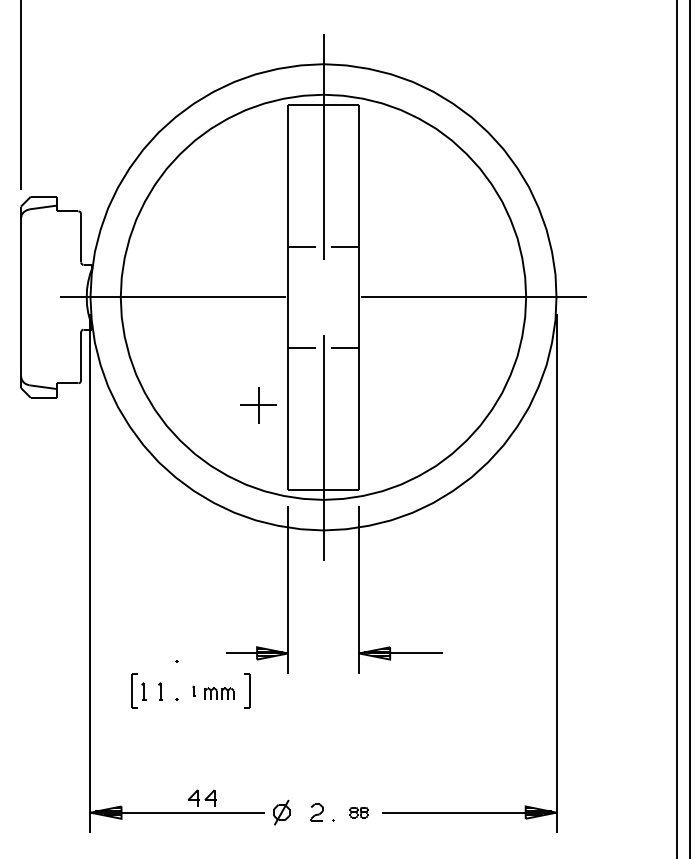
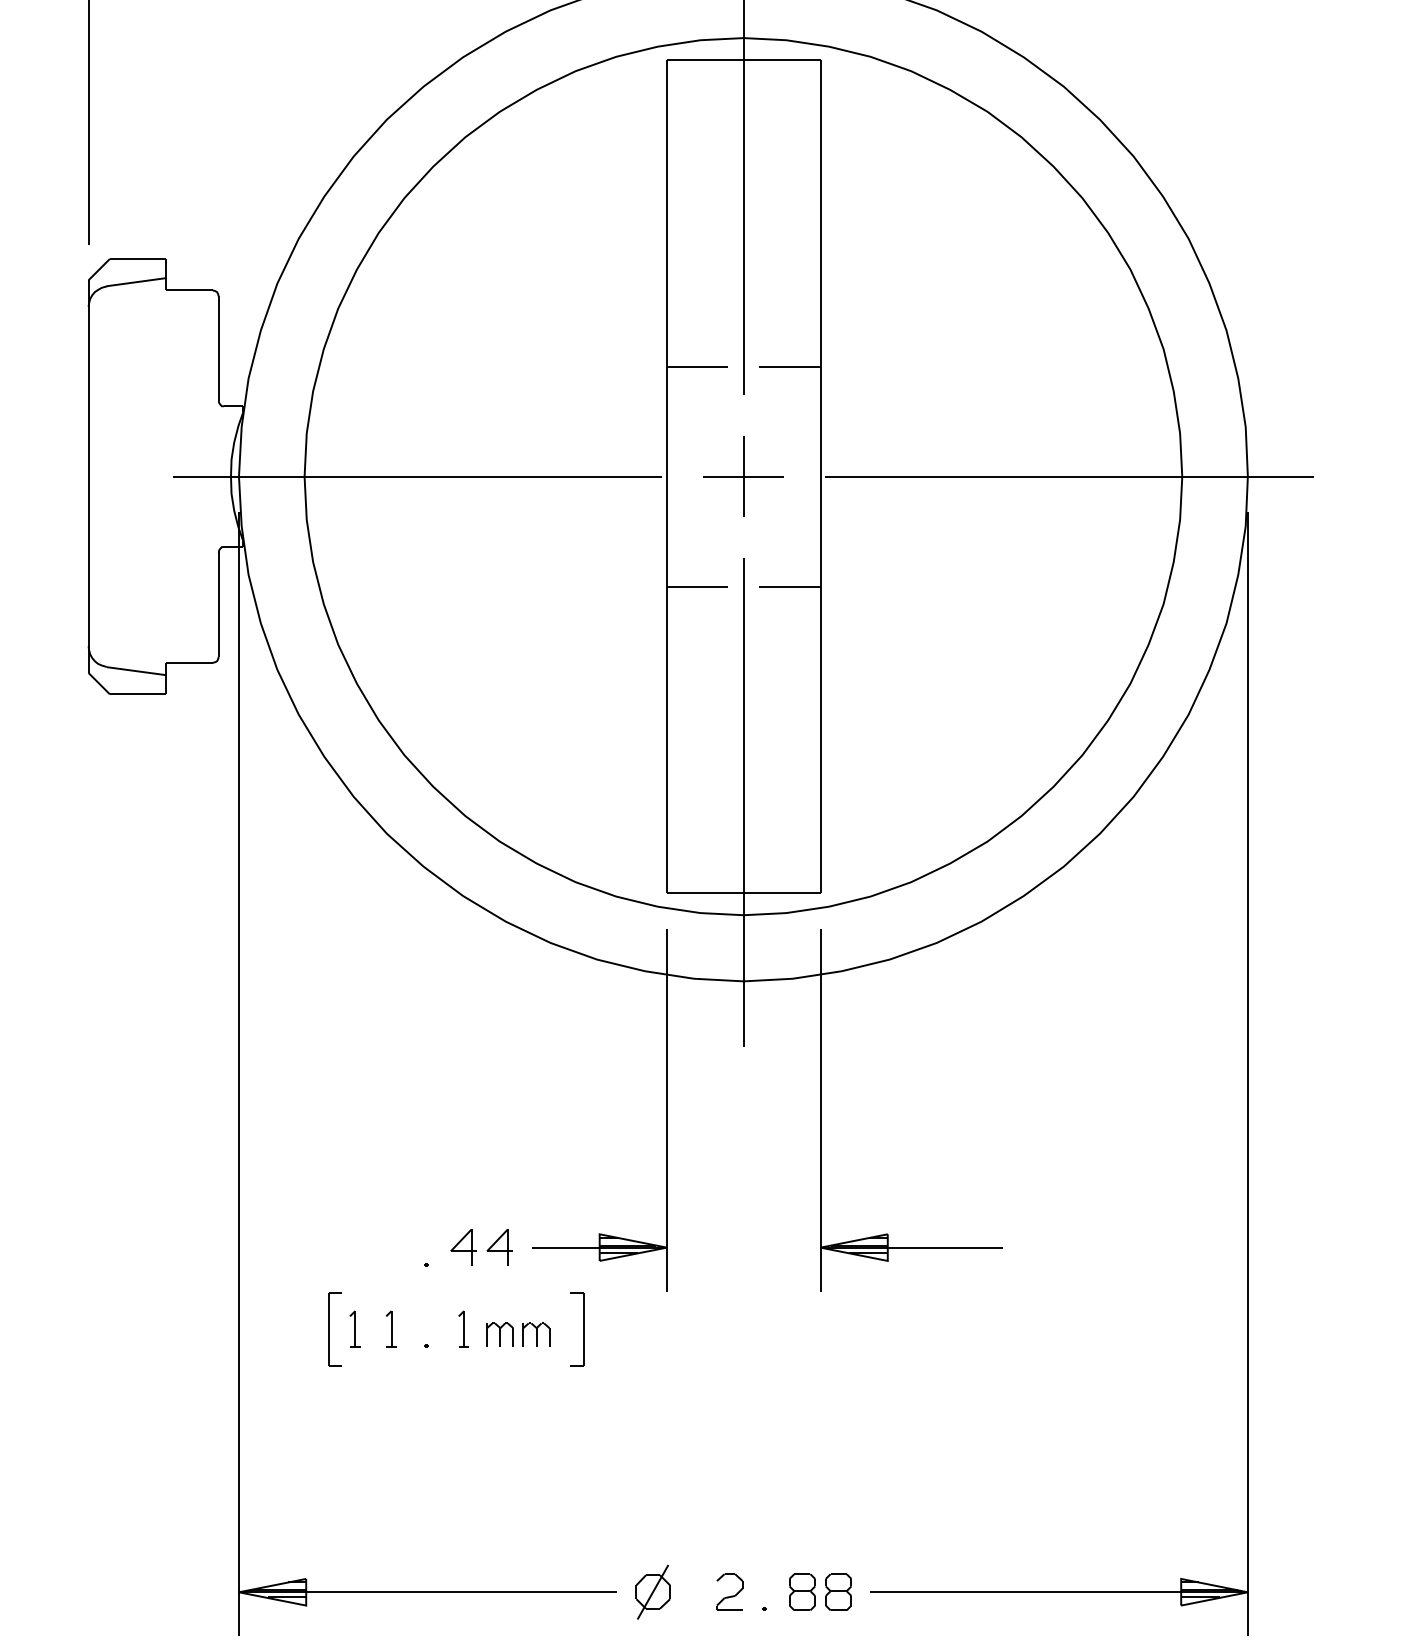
part: (258, 405) -> (743, 477), moved
part: (193, 691) -> (462, 1329), size x1.67
part: (201, 797) -> (479, 1245), moved
part: (358, 812) -> (819, 1591), size x1.67

